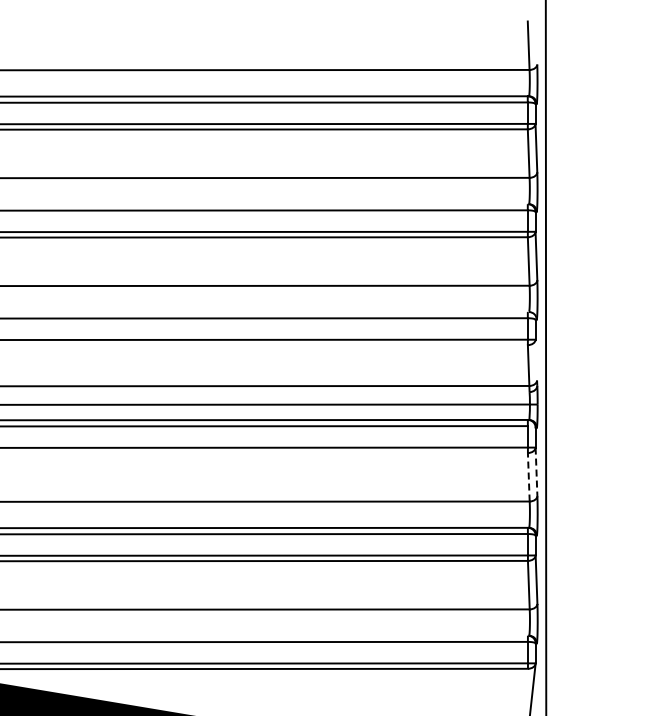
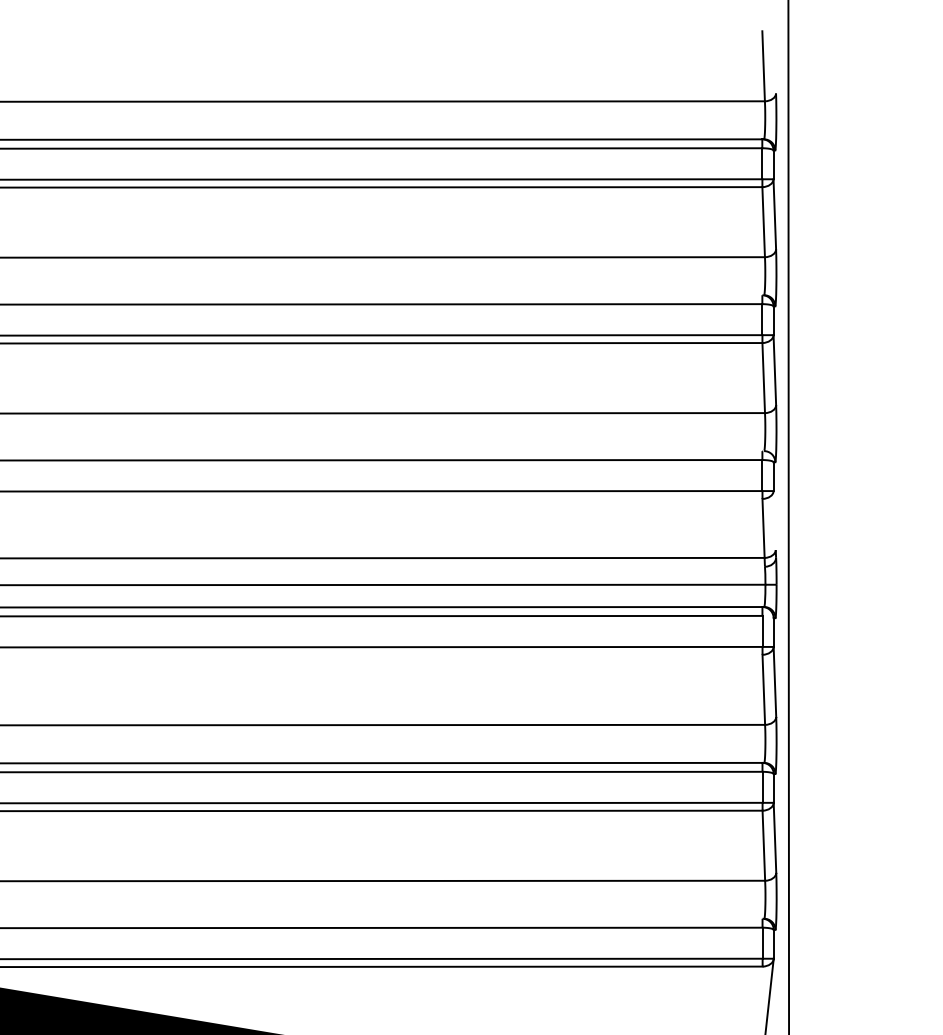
line: (536, 472) -> (774, 682), dashed -> solid
line: (528, 476) -> (763, 688), dashed -> solid

